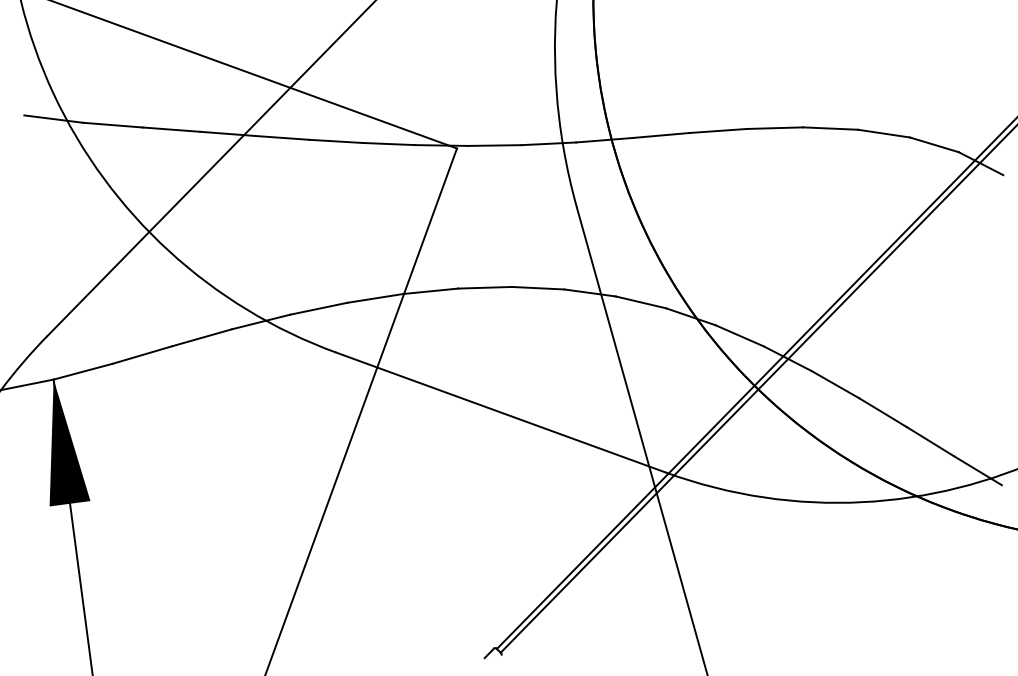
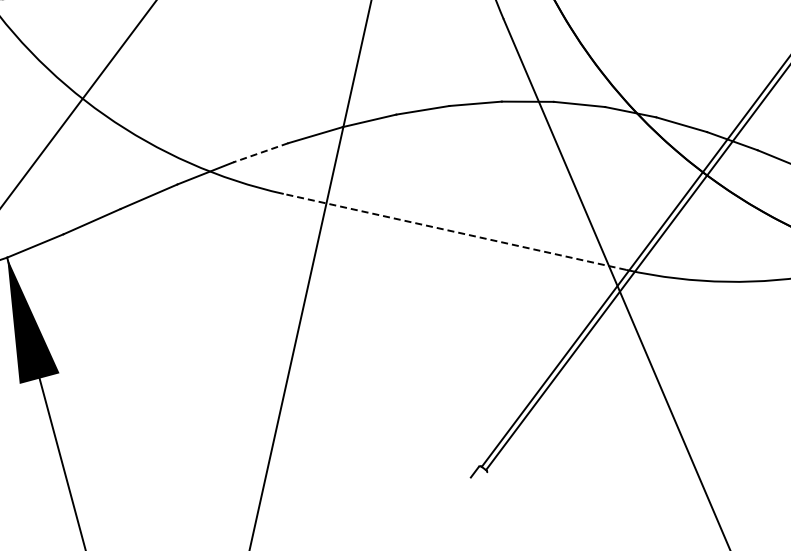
line: (318, 308) -> (260, 152), solid -> dashed
line: (500, 412) -> (454, 231), solid -> dashed

